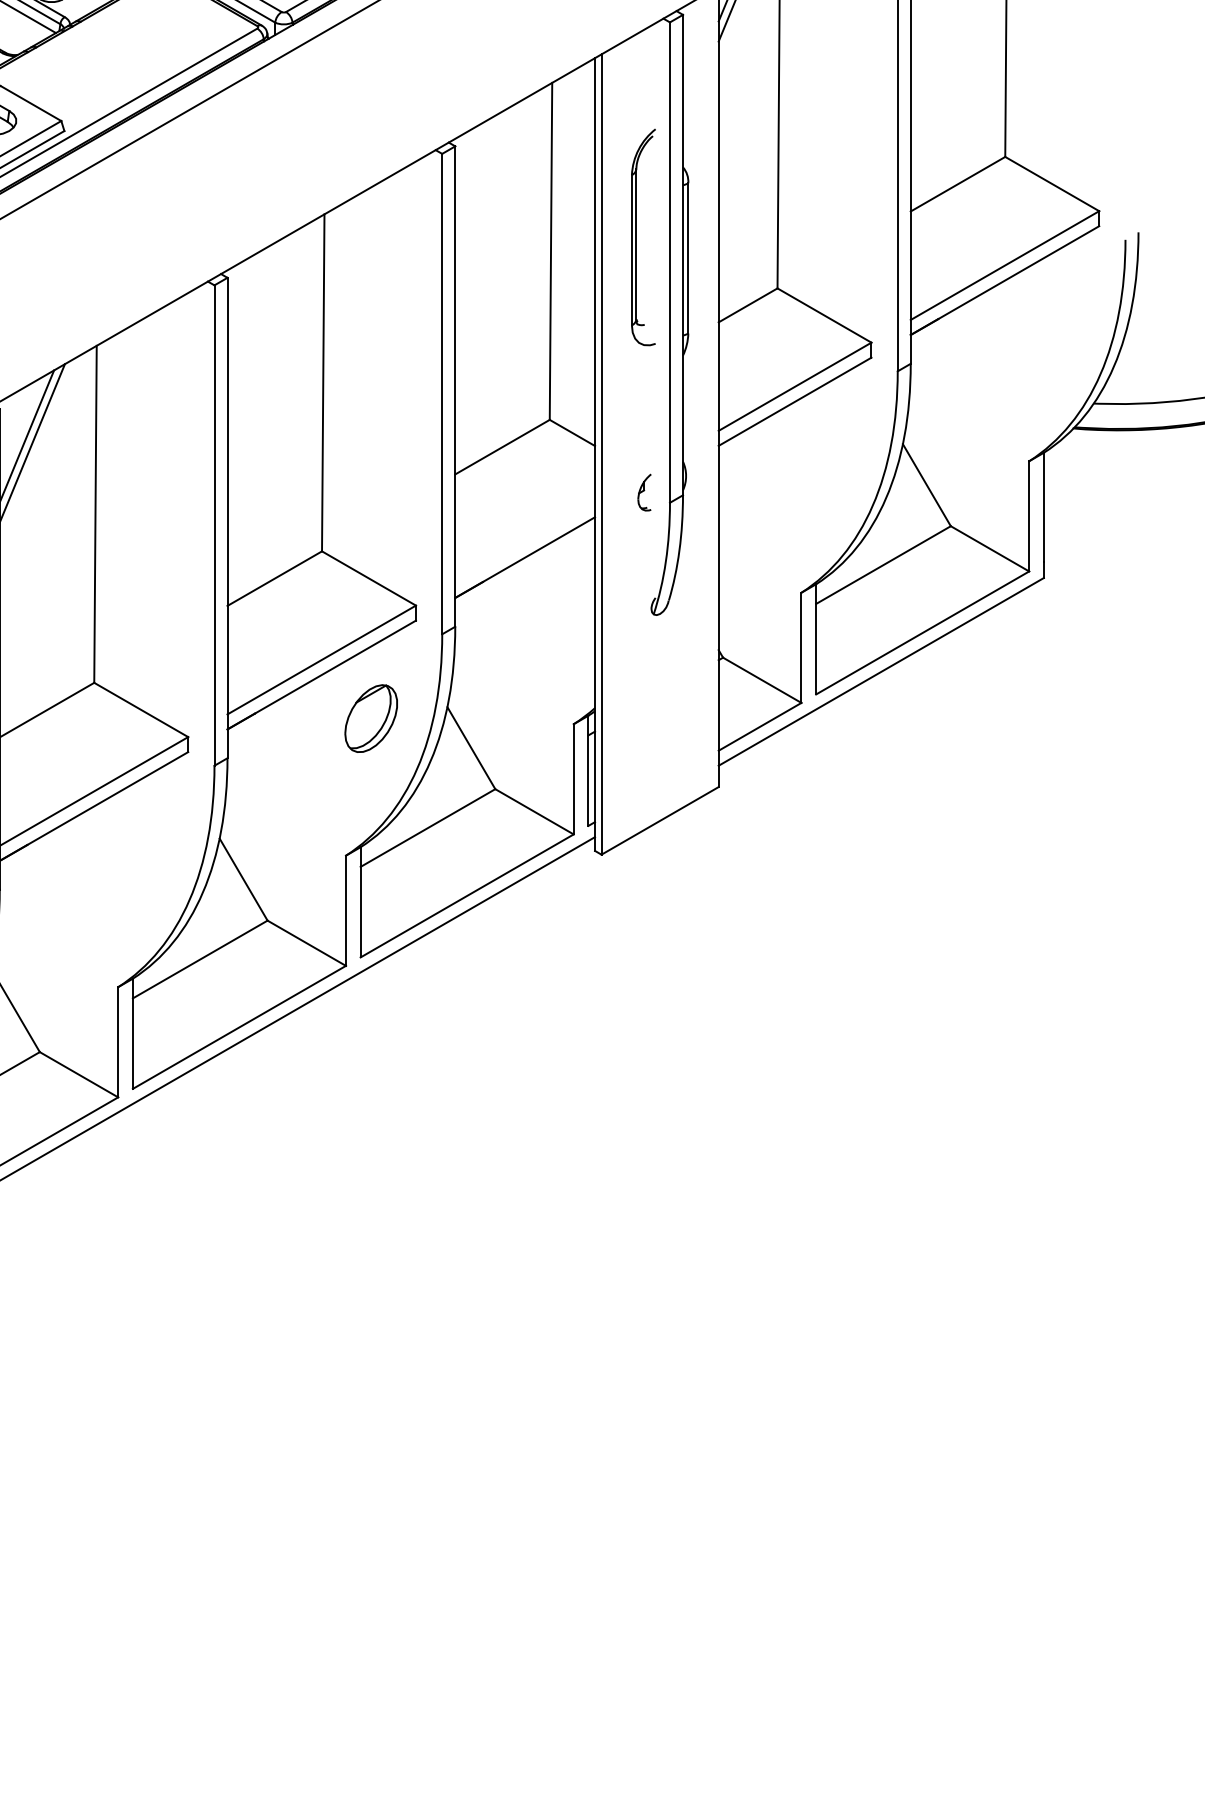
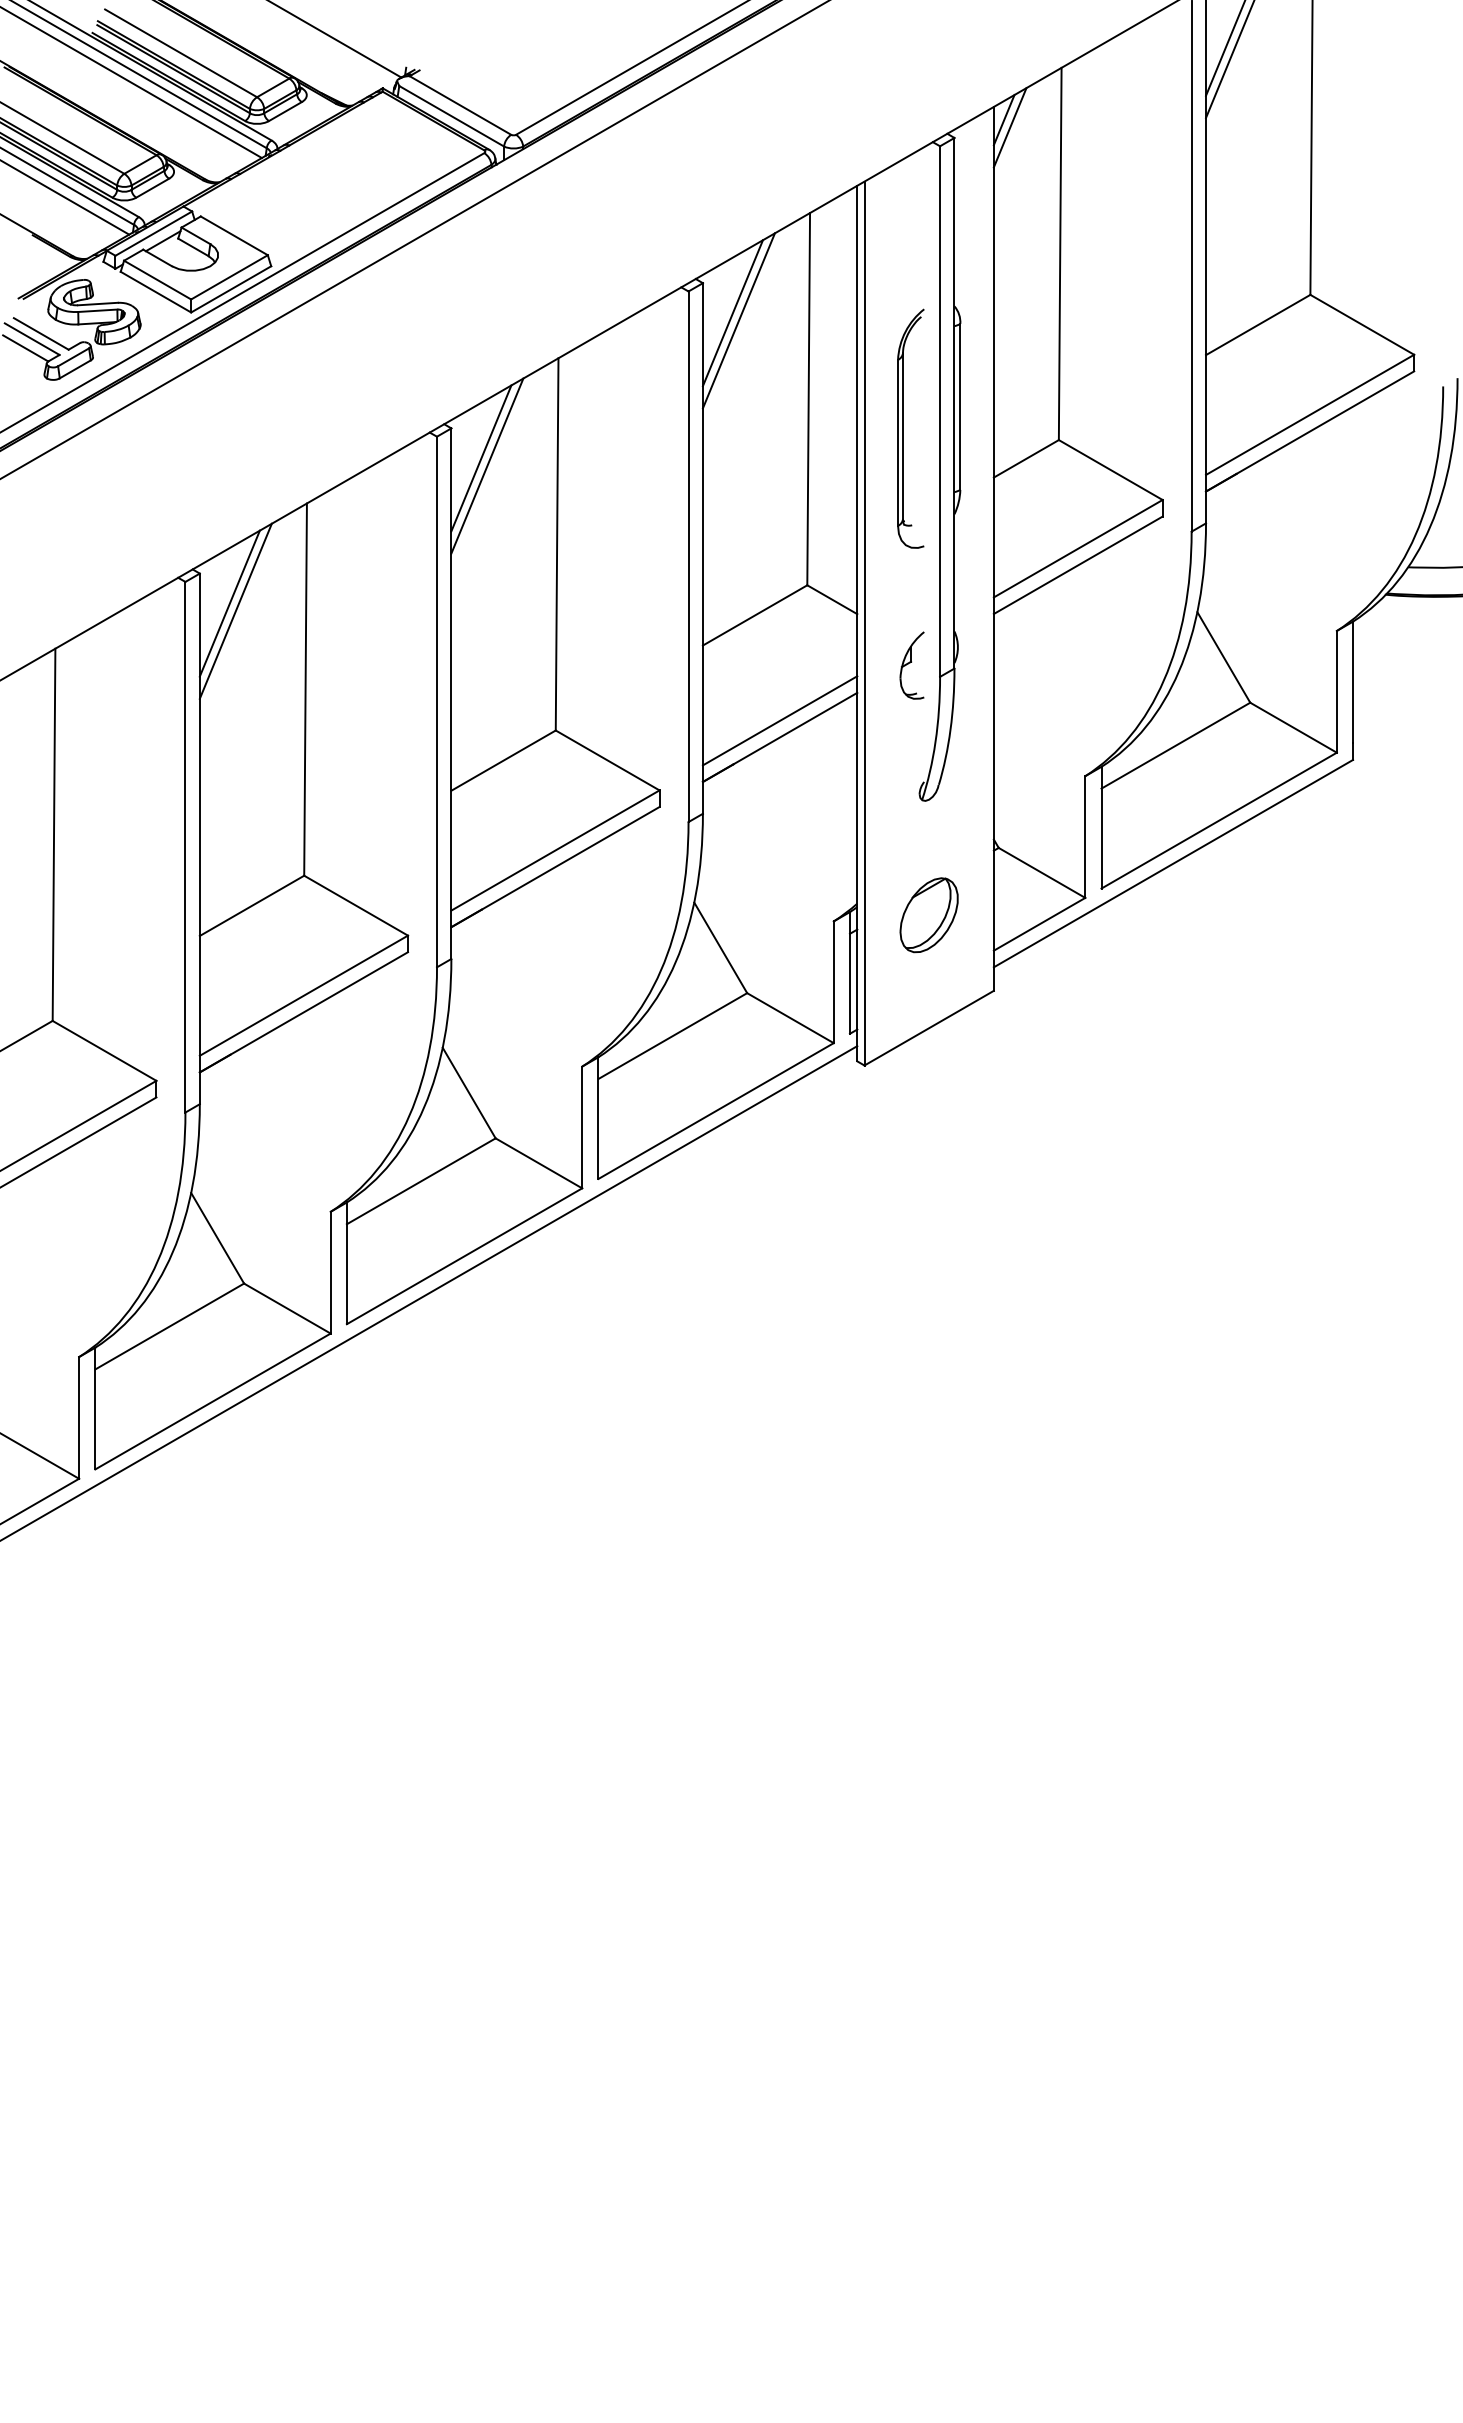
line: (482, 173) -> (732, 313), added
line: (487, 180) -> (738, 320), added
part: (636, 237) -> (903, 428), moved
line: (254, 305) -> (481, 458), added
line: (260, 311) -> (487, 465), added
part: (644, 492) -> (911, 665), size x1.67
line: (524, 542) -> (779, 720), added
part: (370, 718) -> (928, 915), moved

